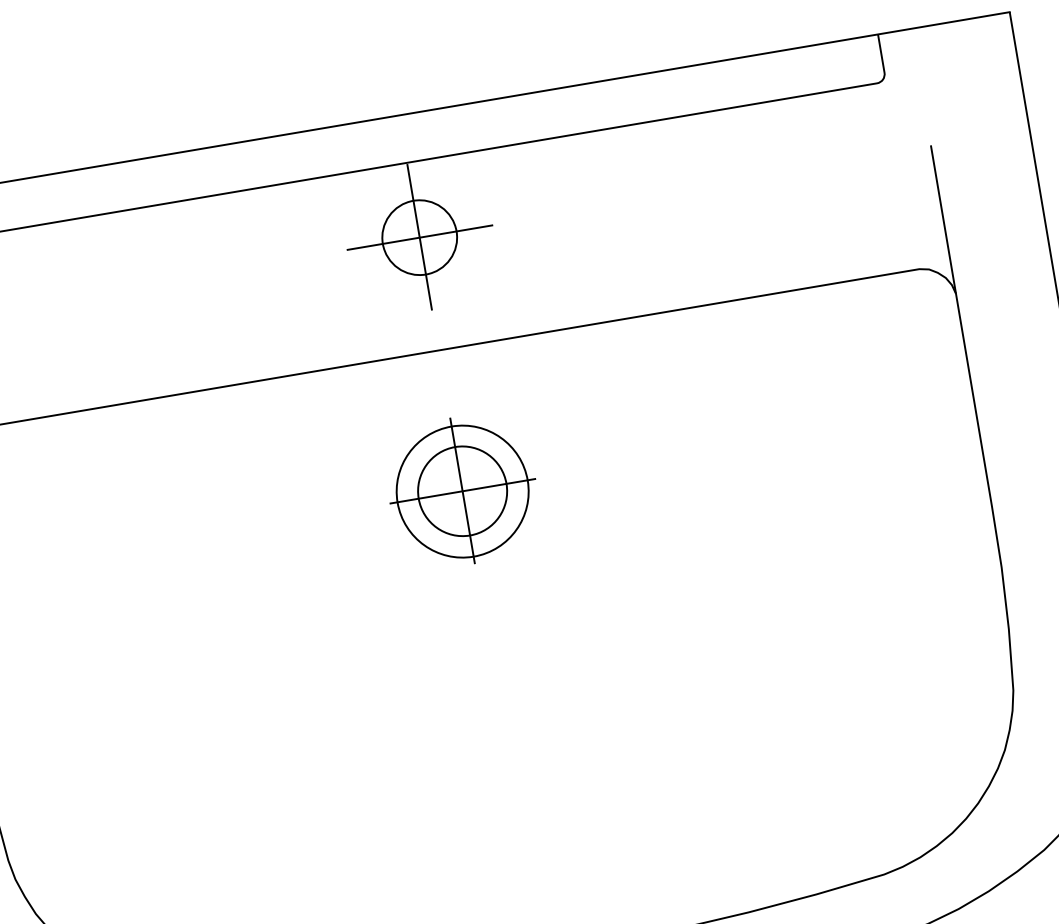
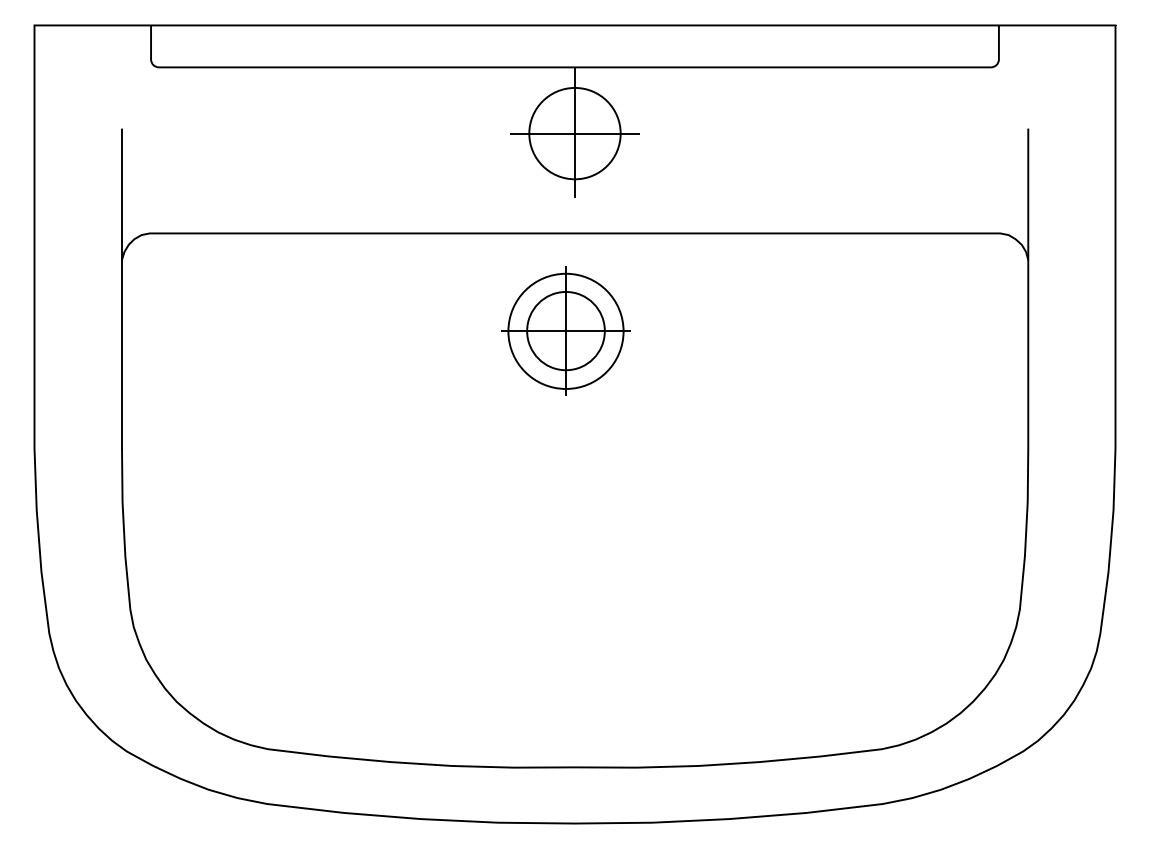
circle: (419, 237) -> (574, 133), size x1.4
part: (461, 490) -> (565, 330), moved

